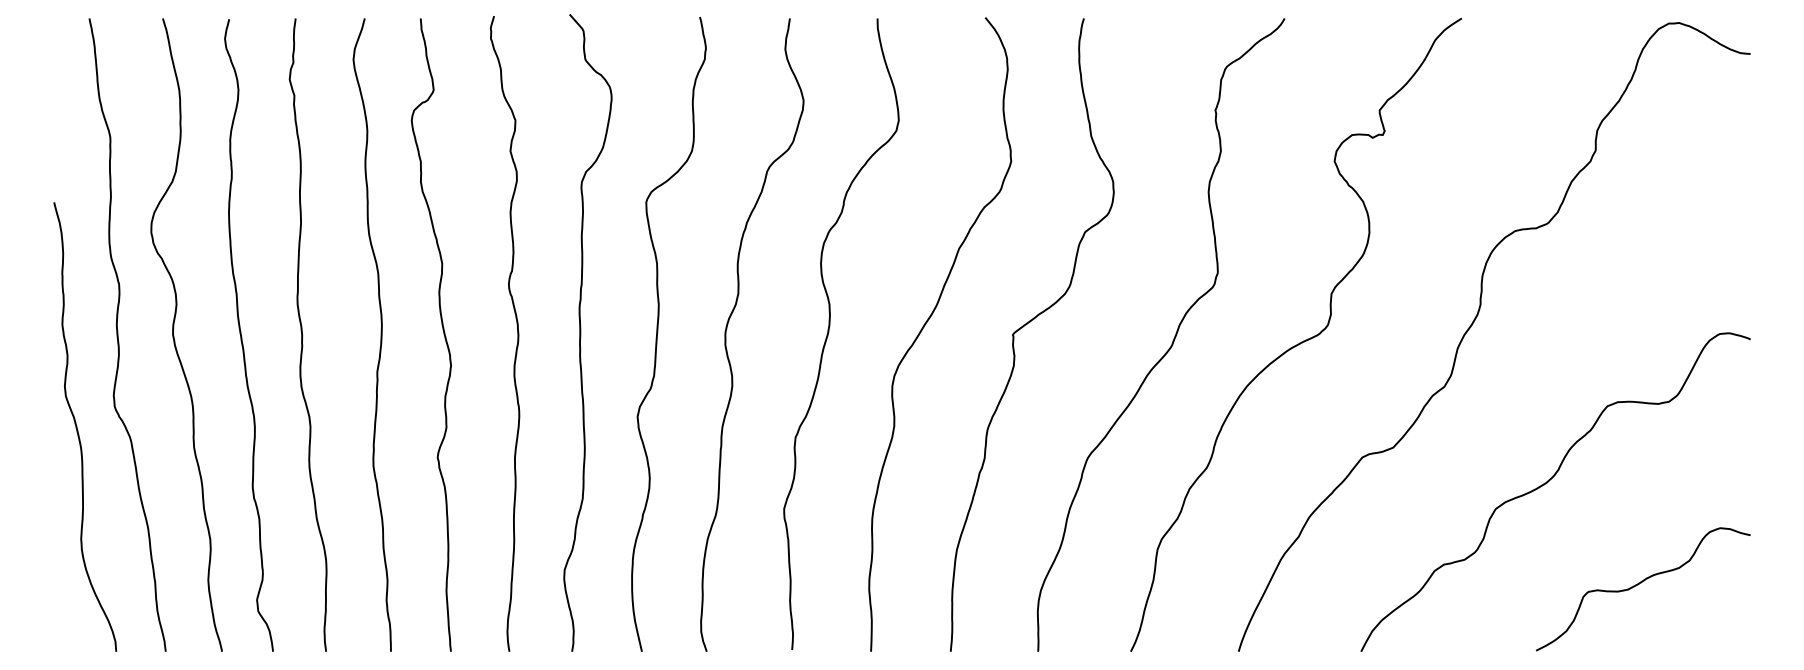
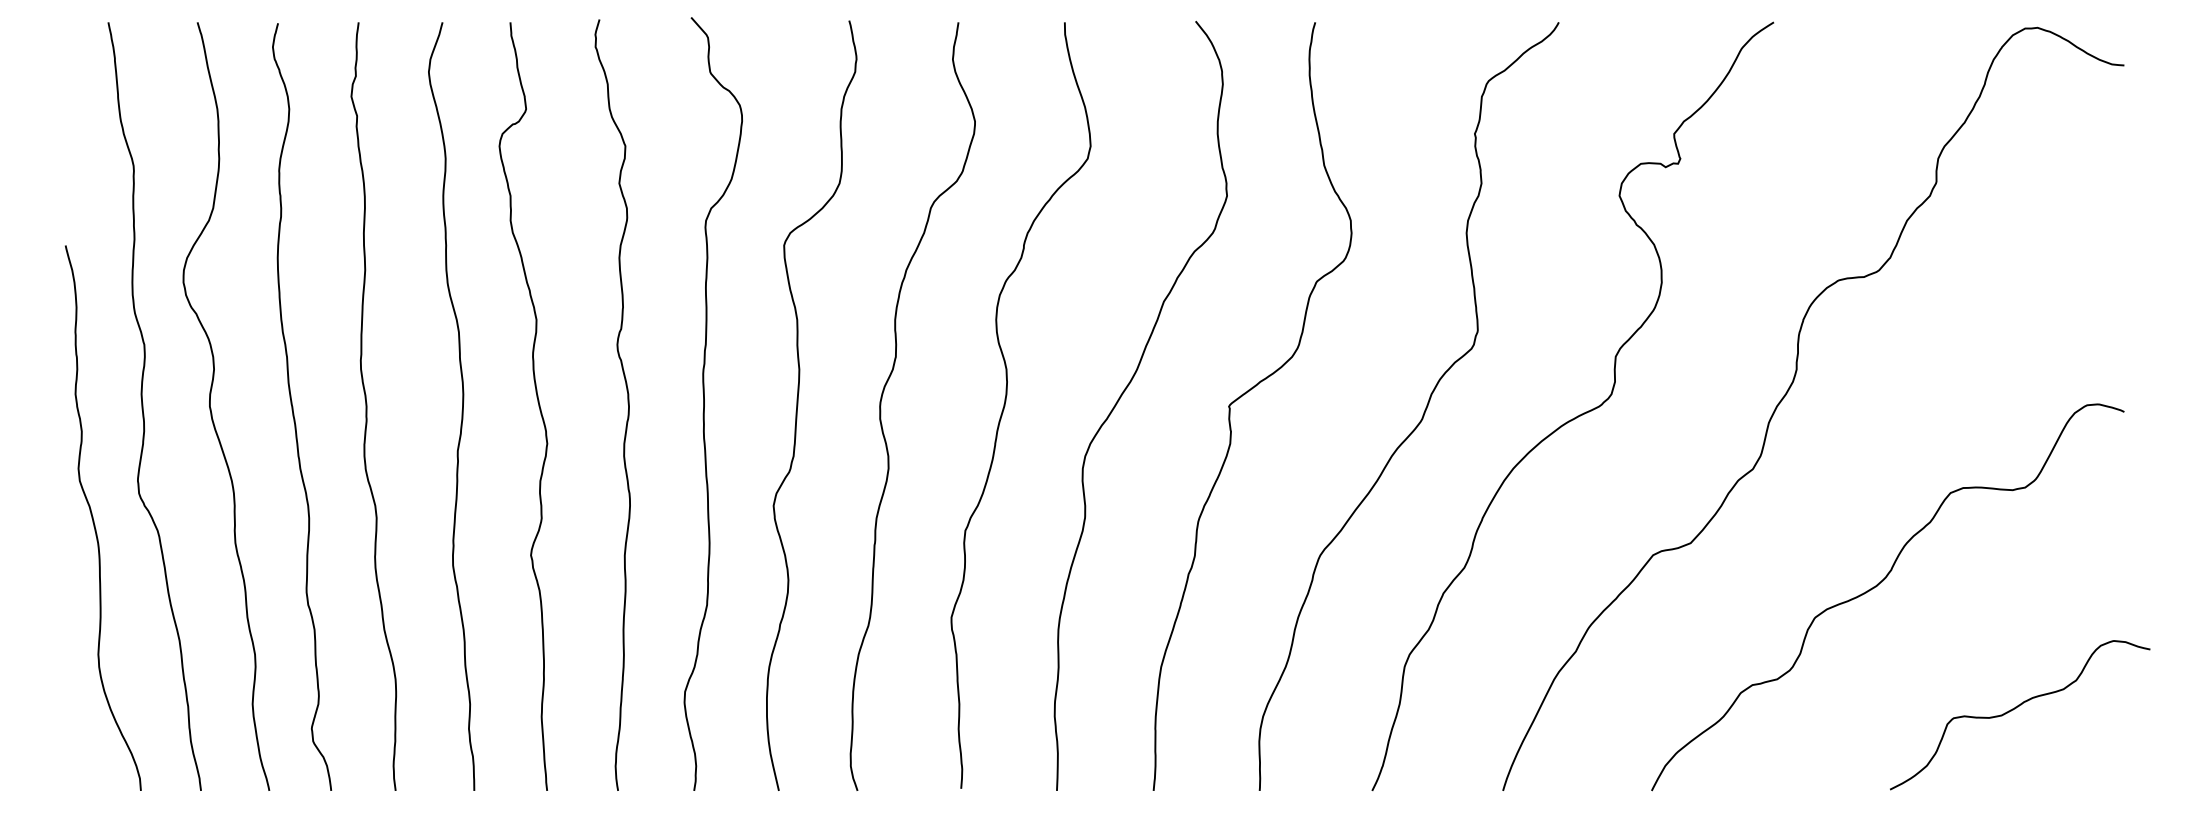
curve: (1639, 584) -> (2015, 709), moved

